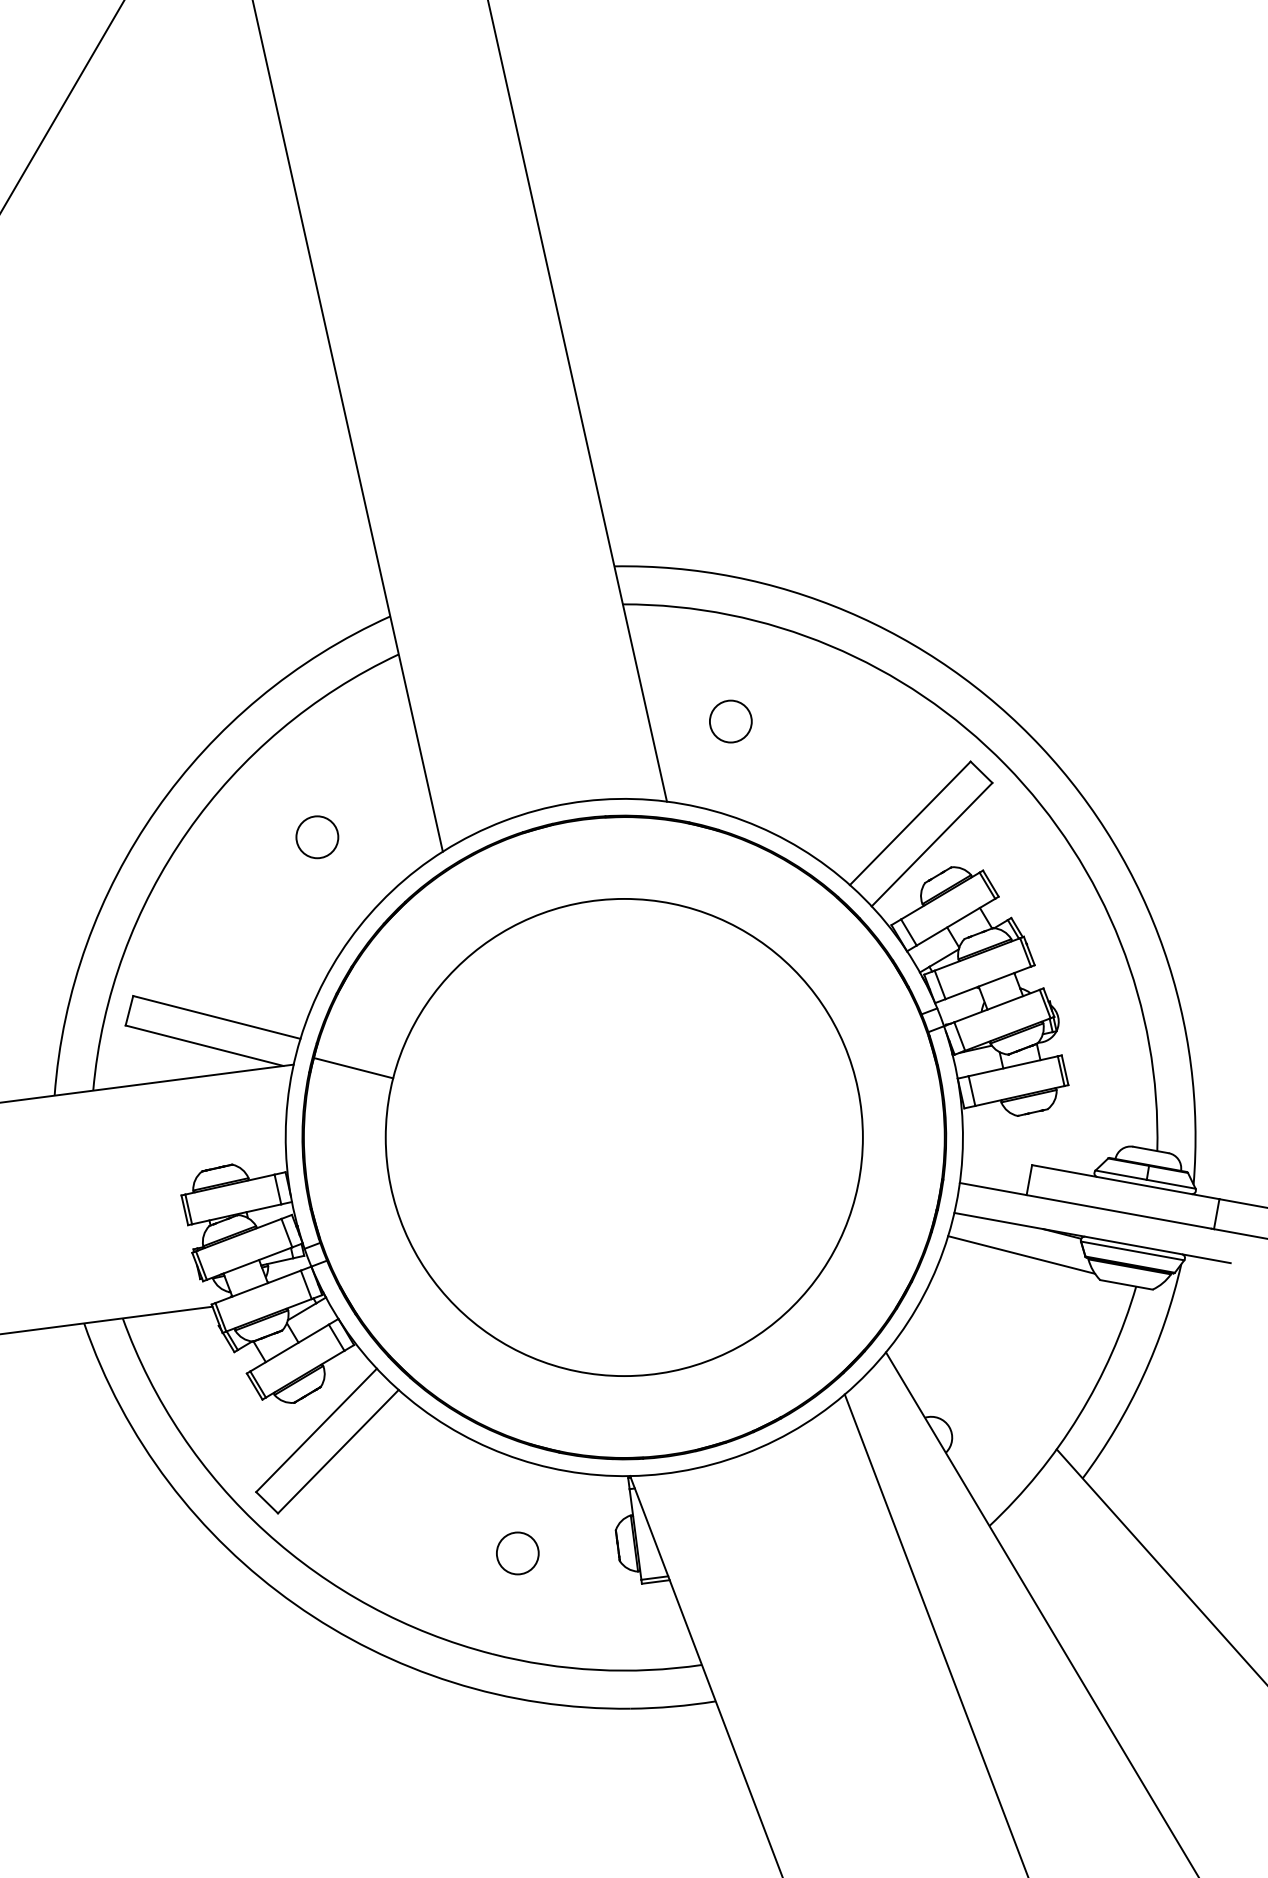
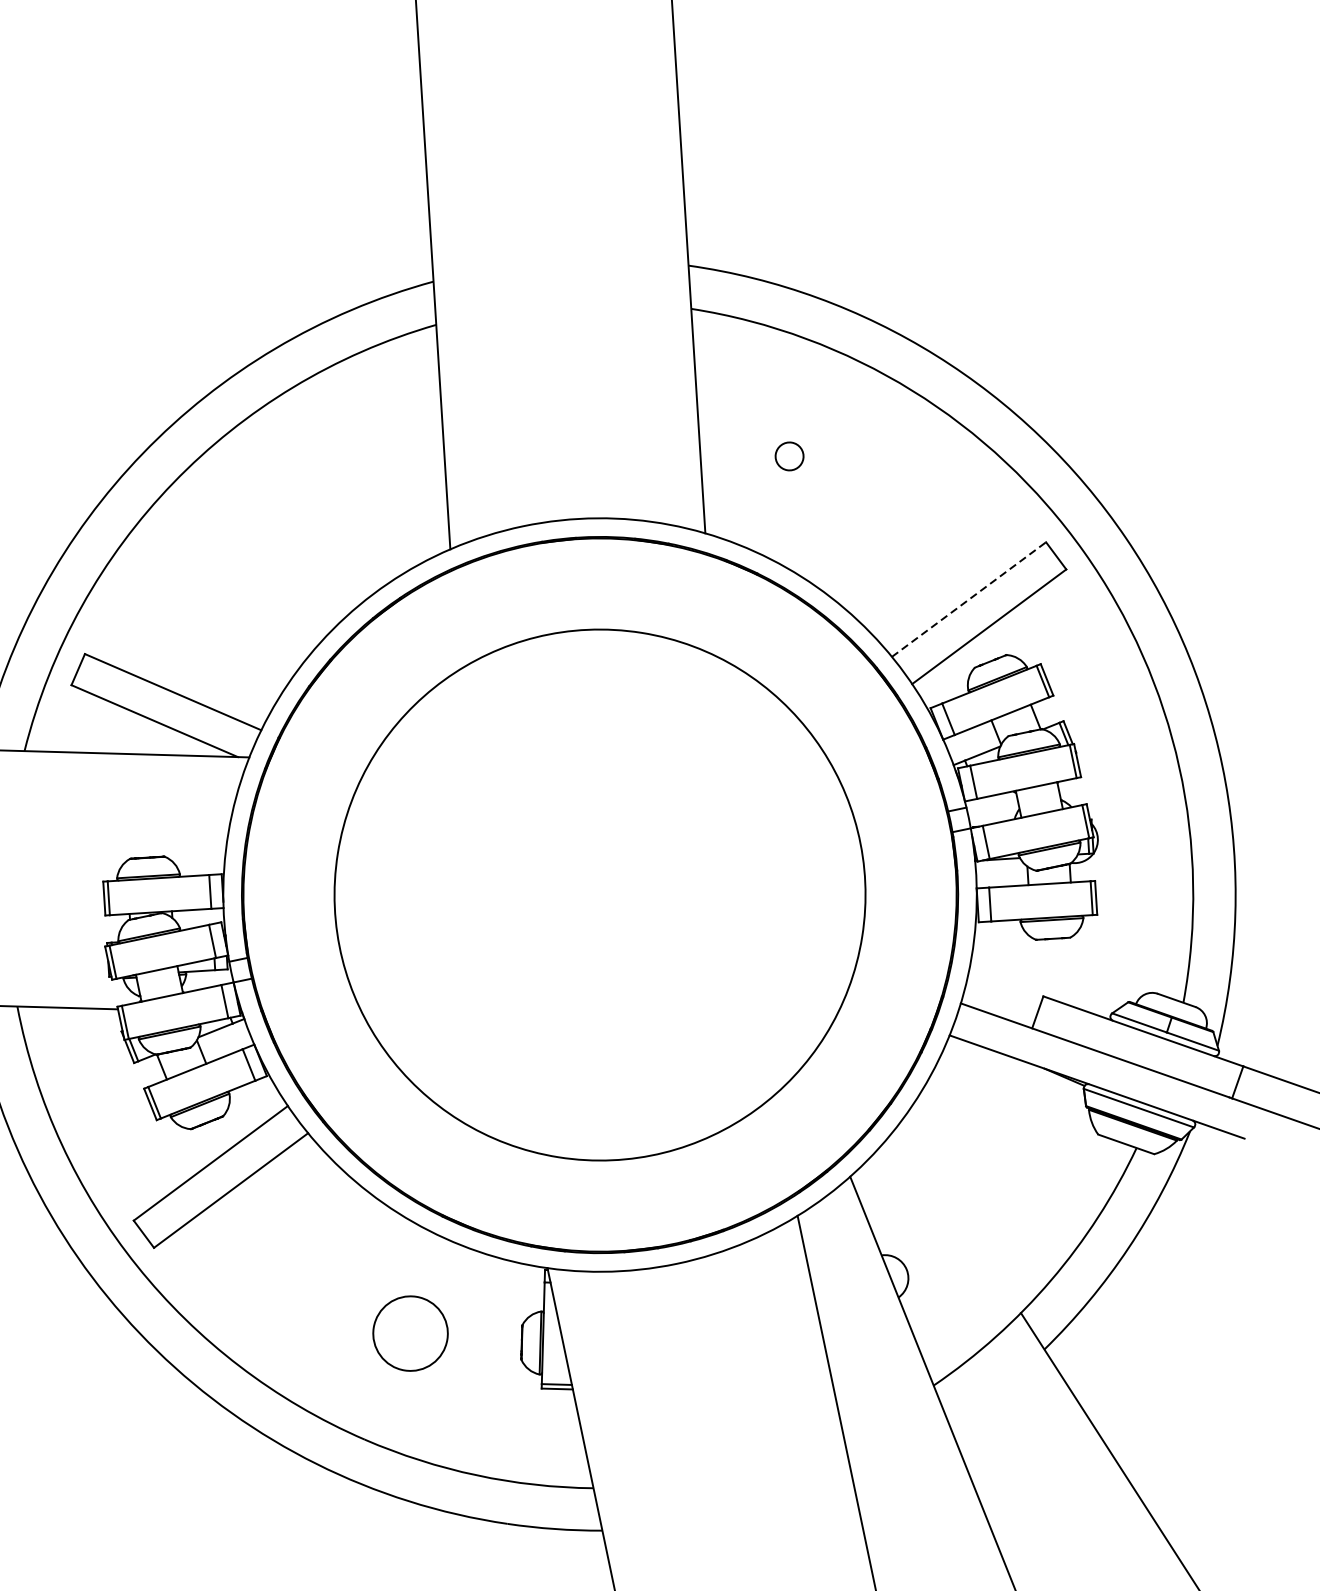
circle: (730, 721) -> (789, 456), size x0.6
line: (910, 823) -> (969, 599), solid -> dashed
circle: (317, 837) -> (315, 511), removed
line: (353, 1068) -> (314, 772), removed
line: (1021, 1254) -> (1016, 1092), removed
circle: (517, 1553) -> (410, 1333), size x1.6

